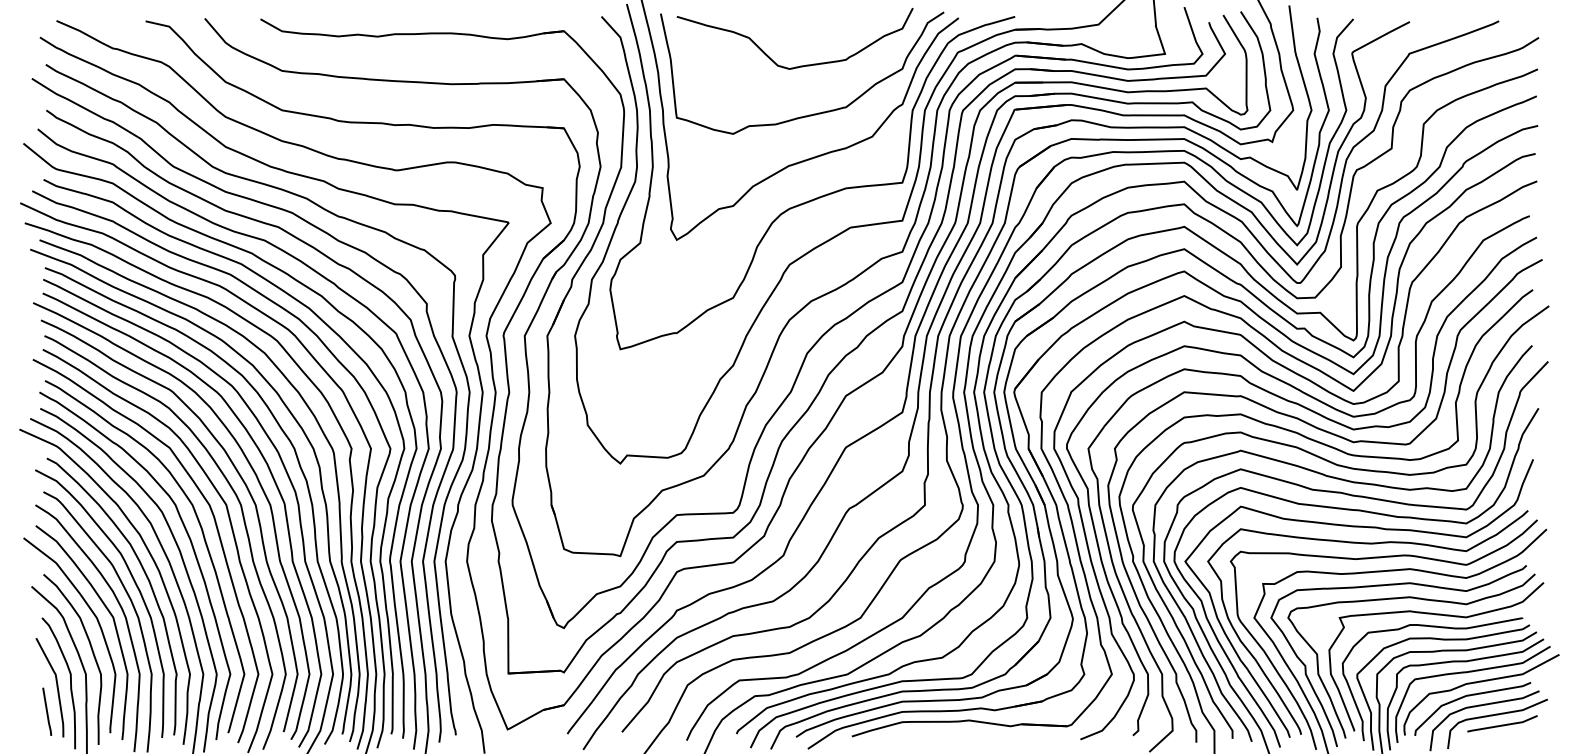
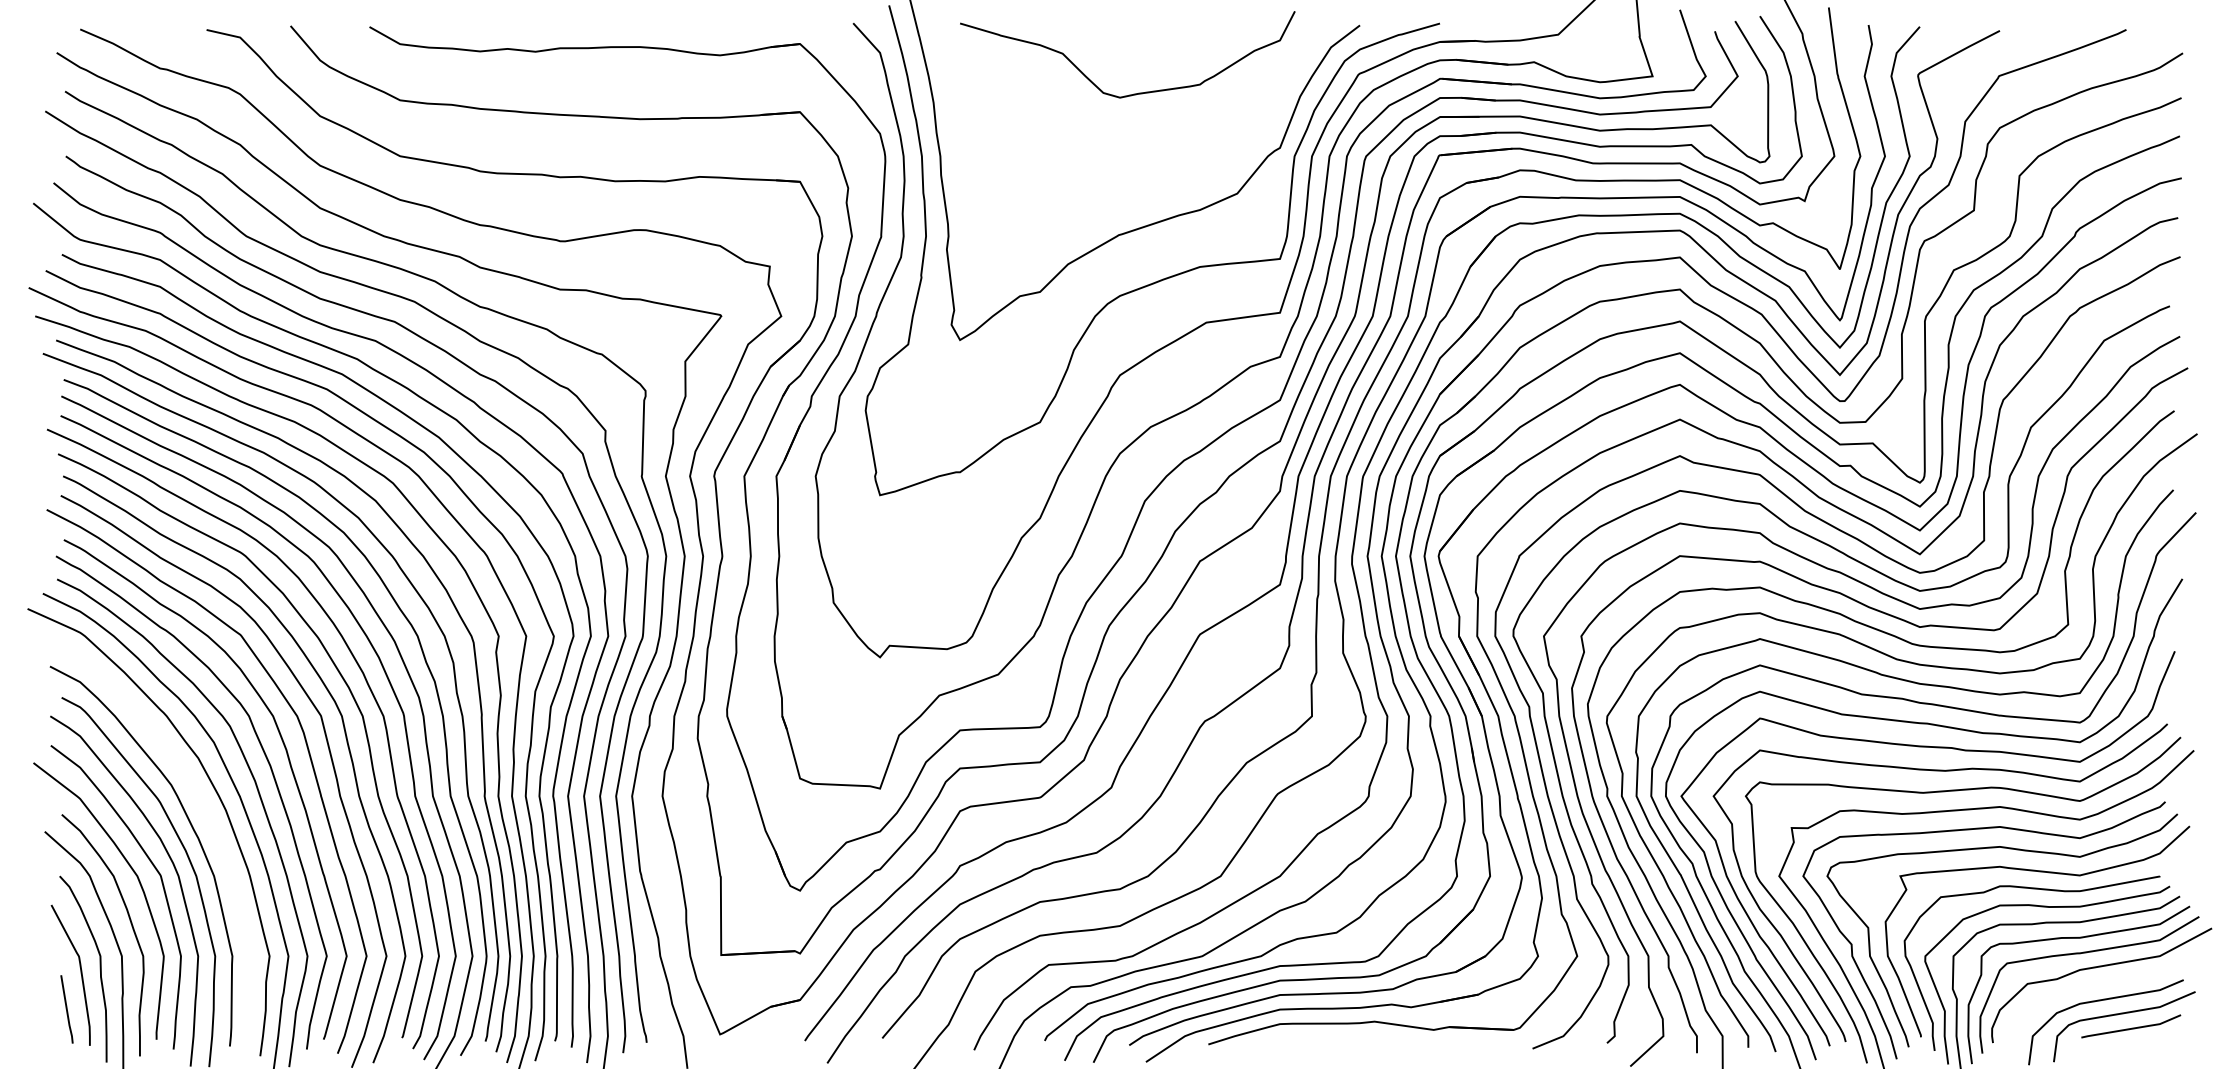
curve: (809, 114) -> (1148, 162), removed
curve: (149, 582) -> (211, 826), removed
curve: (1468, 696) -> (2083, 987), removed

